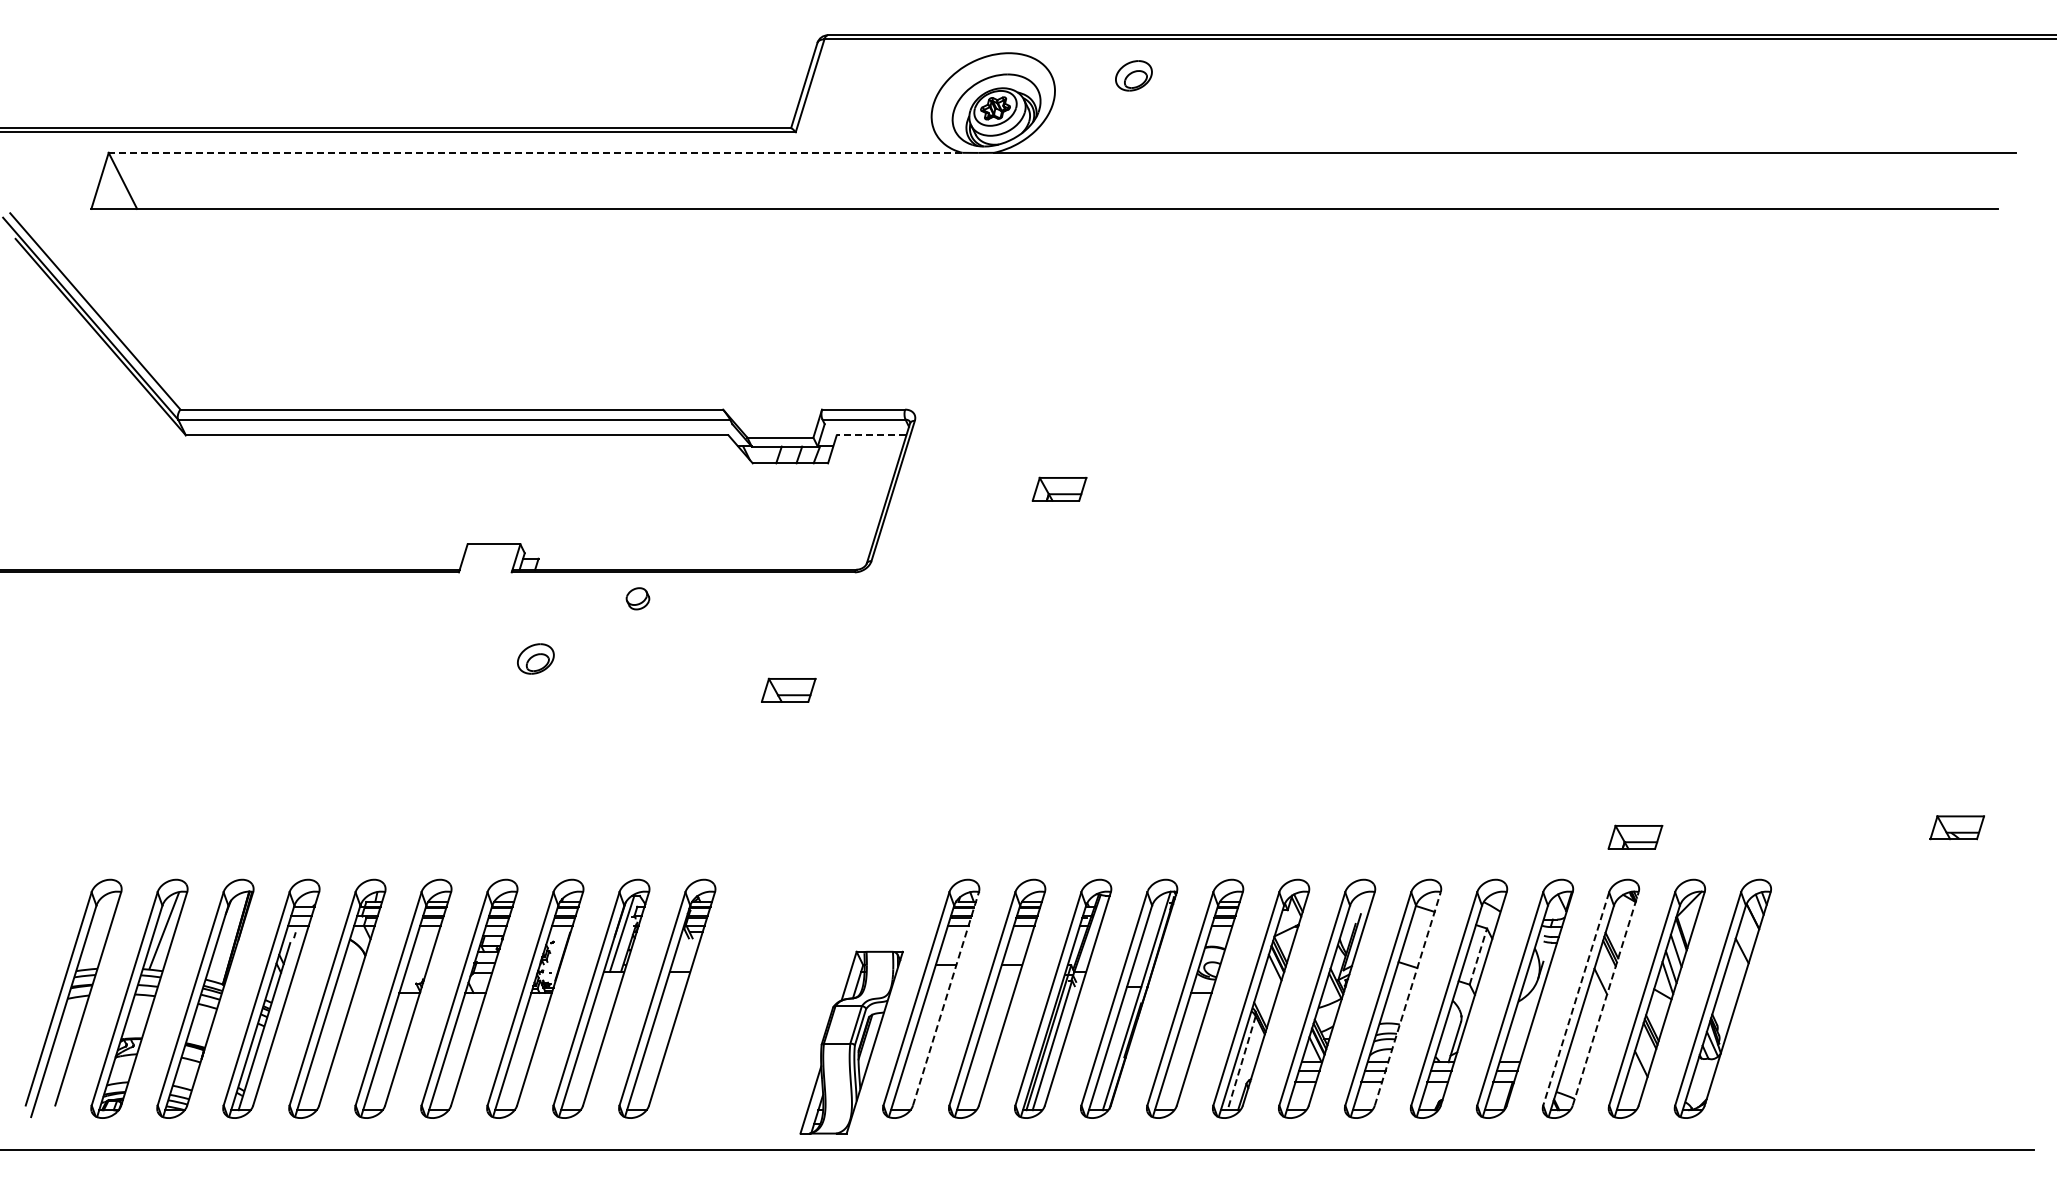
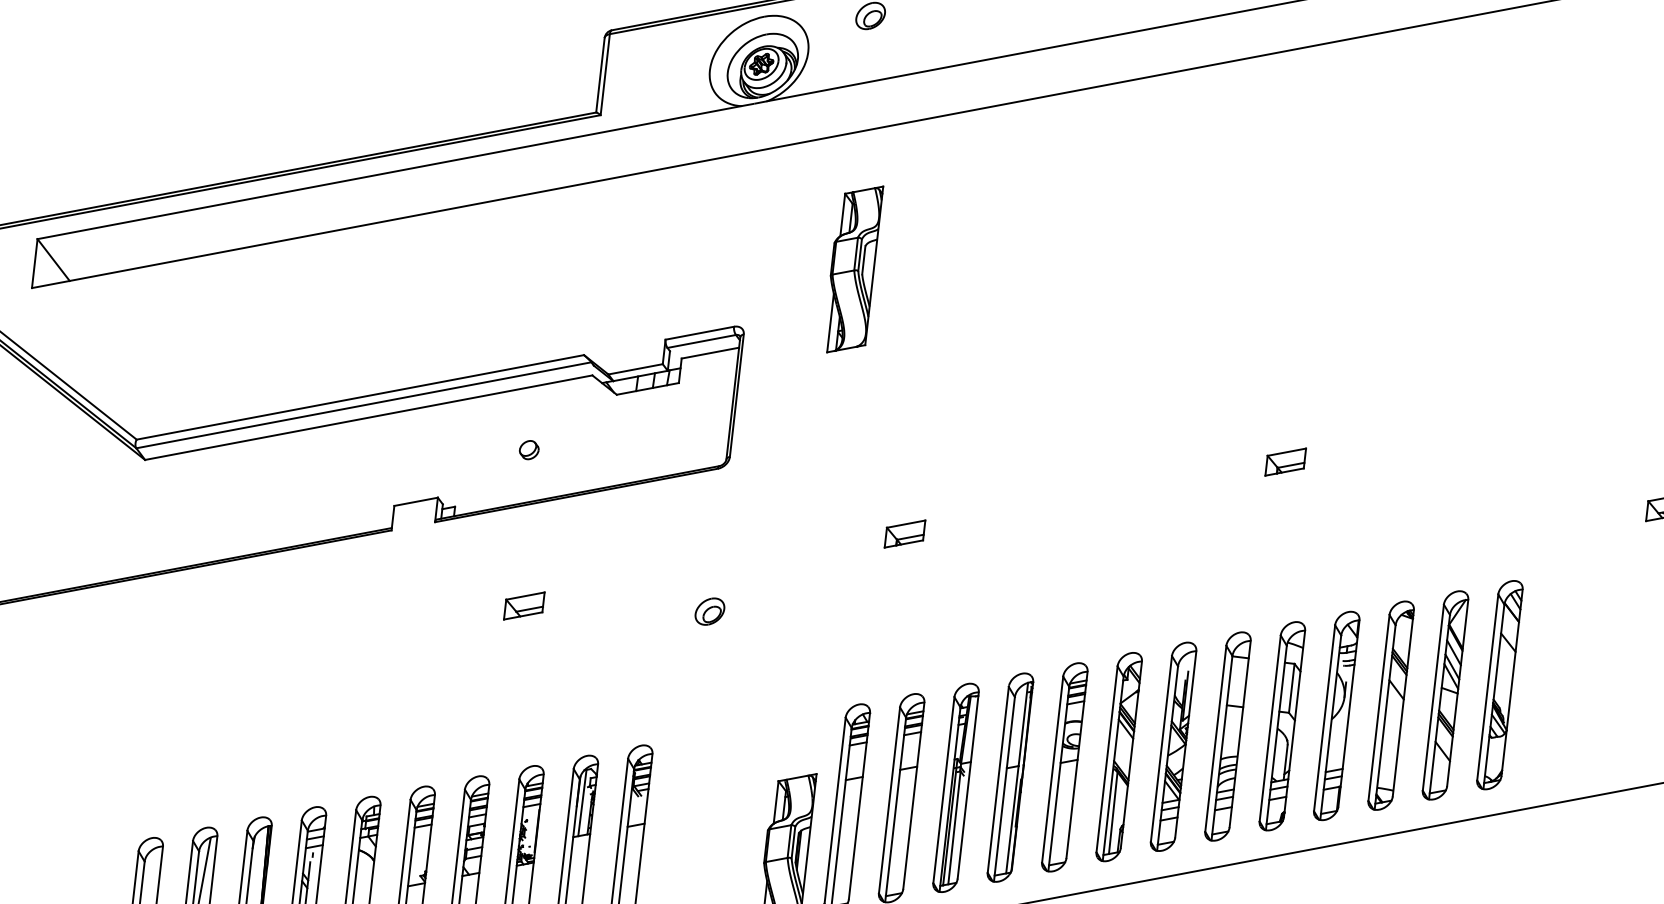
line: (535, 152) -> (389, 172), dashed -> solid
part: (1059, 369) -> (855, 269), added
line: (871, 435) -> (710, 353), dashed -> solid
part: (1059, 488) -> (904, 533), moved
part: (637, 598) -> (528, 449), moved
part: (535, 658) -> (709, 611), moved
part: (788, 689) -> (524, 605), moved
part: (1635, 836) -> (1285, 461), moved
line: (1478, 956) -> (1291, 688), dashed -> solid
line: (945, 998) -> (859, 805), dashed -> solid
line: (1407, 998) -> (1239, 733), dashed -> solid
line: (1576, 998) -> (1379, 707), dashed -> solid
line: (1605, 998) -> (1403, 703), dashed -> solid
line: (1241, 1063) -> (1113, 813), dashed -> solid

